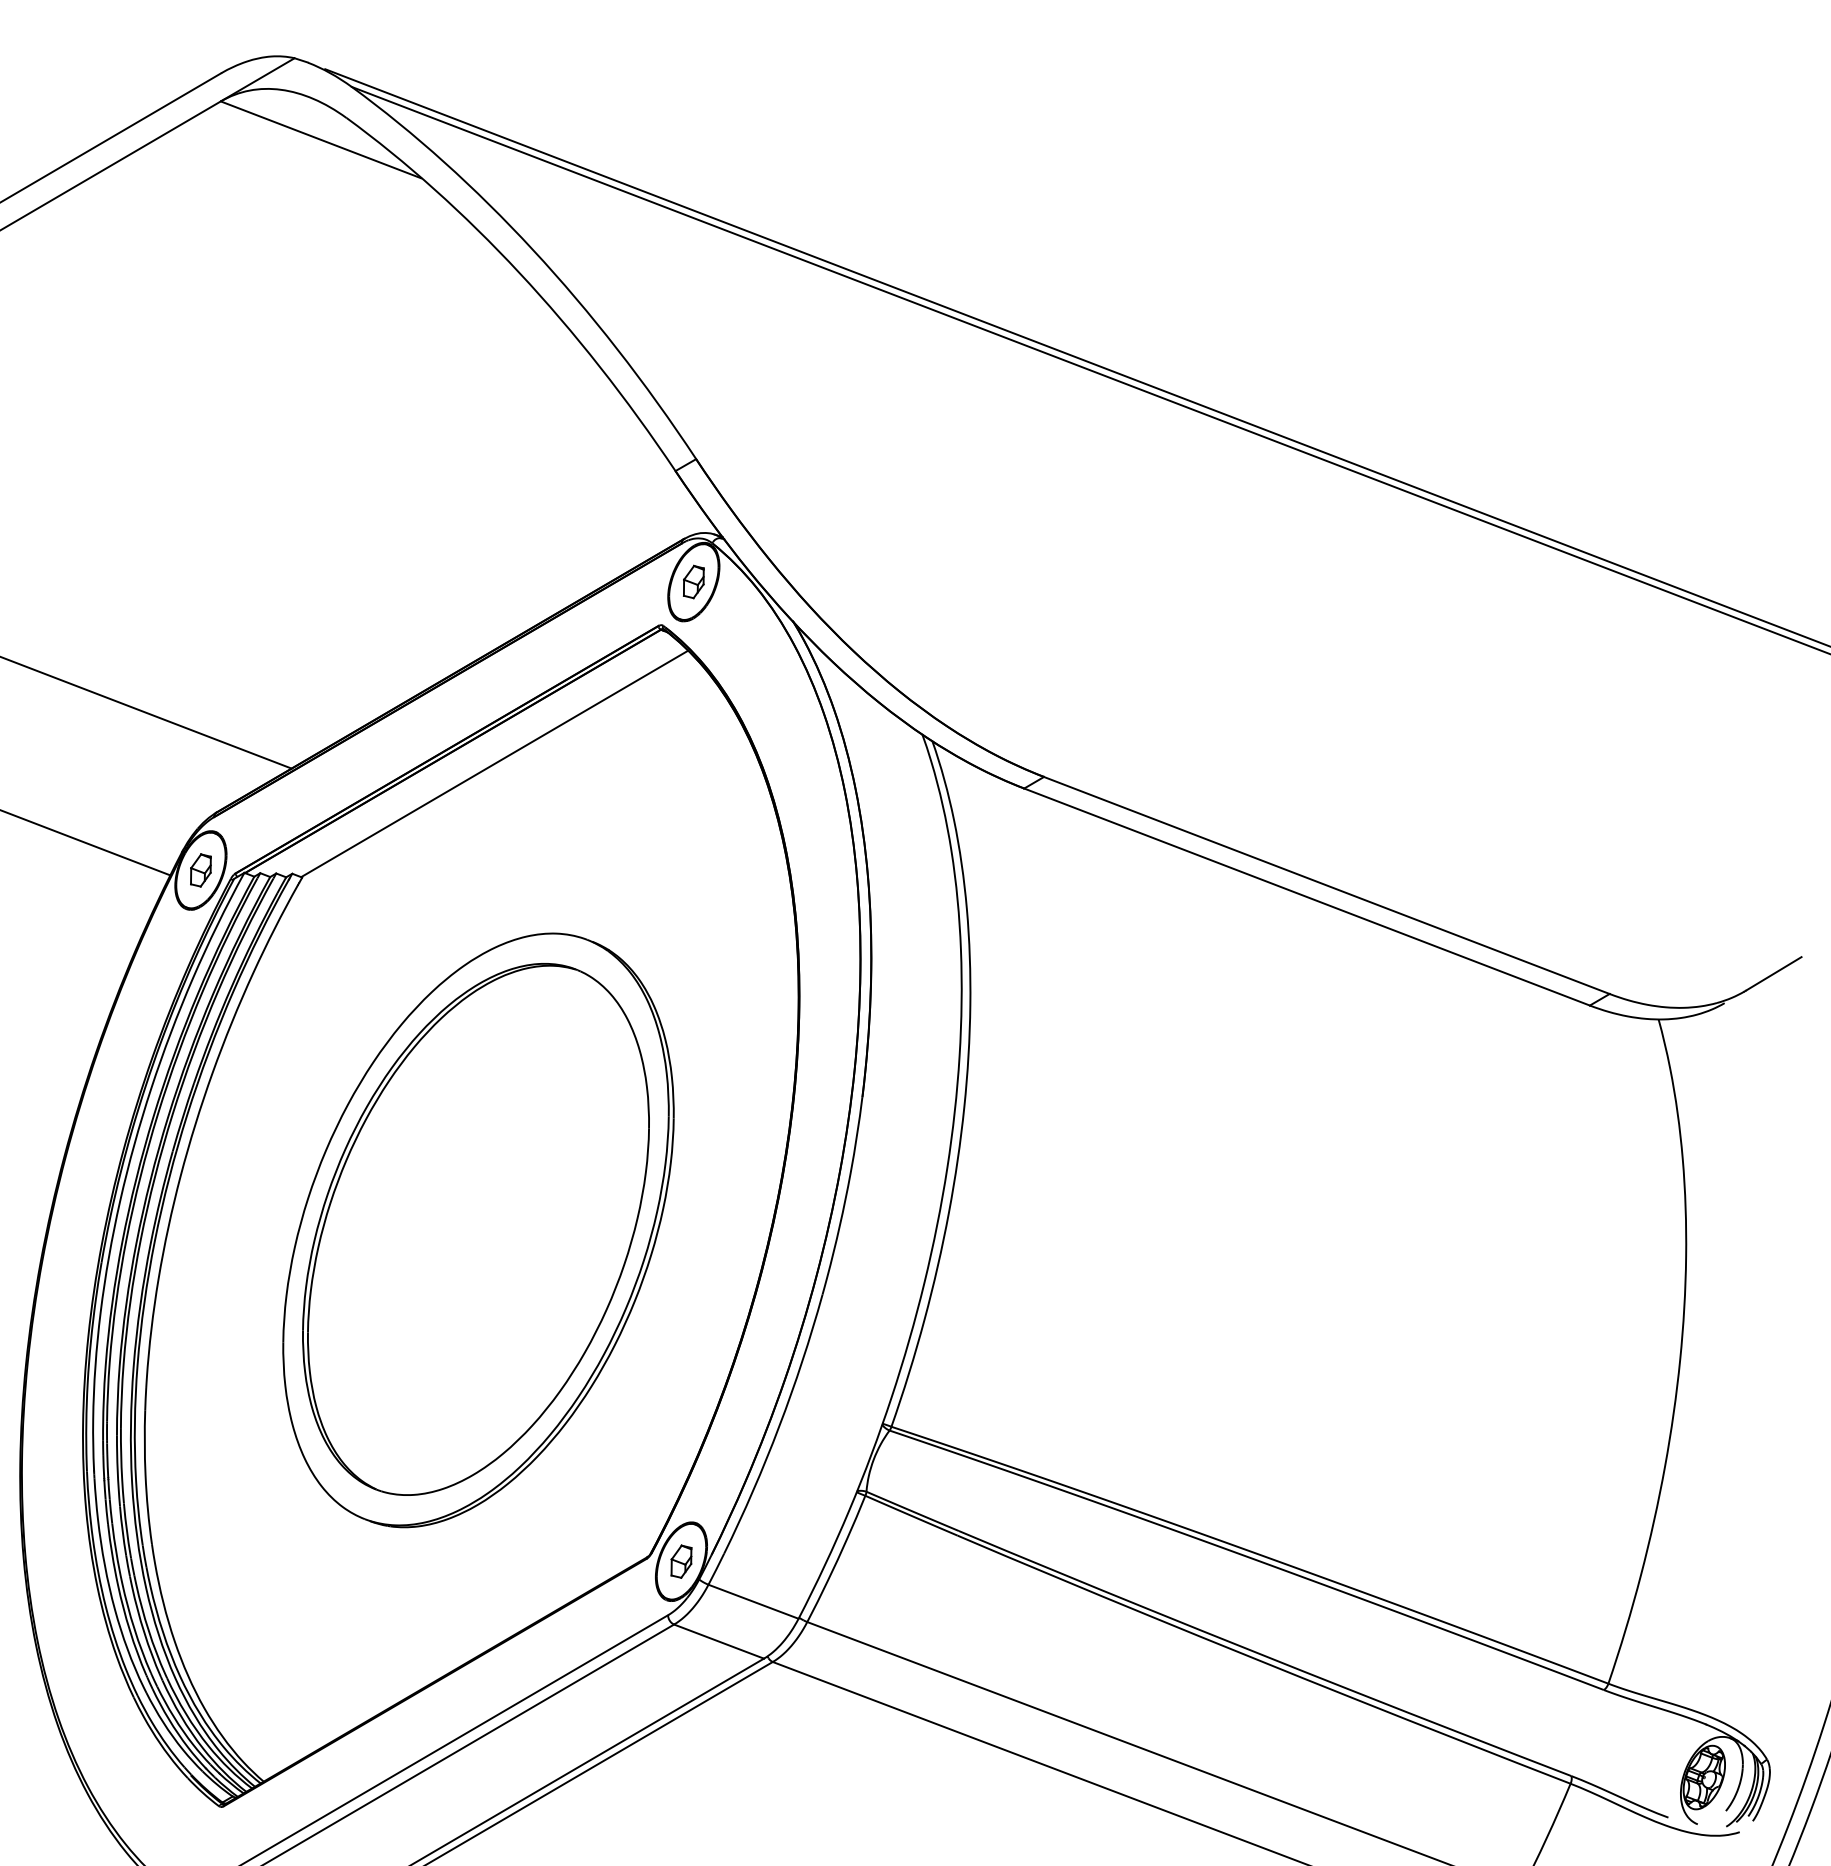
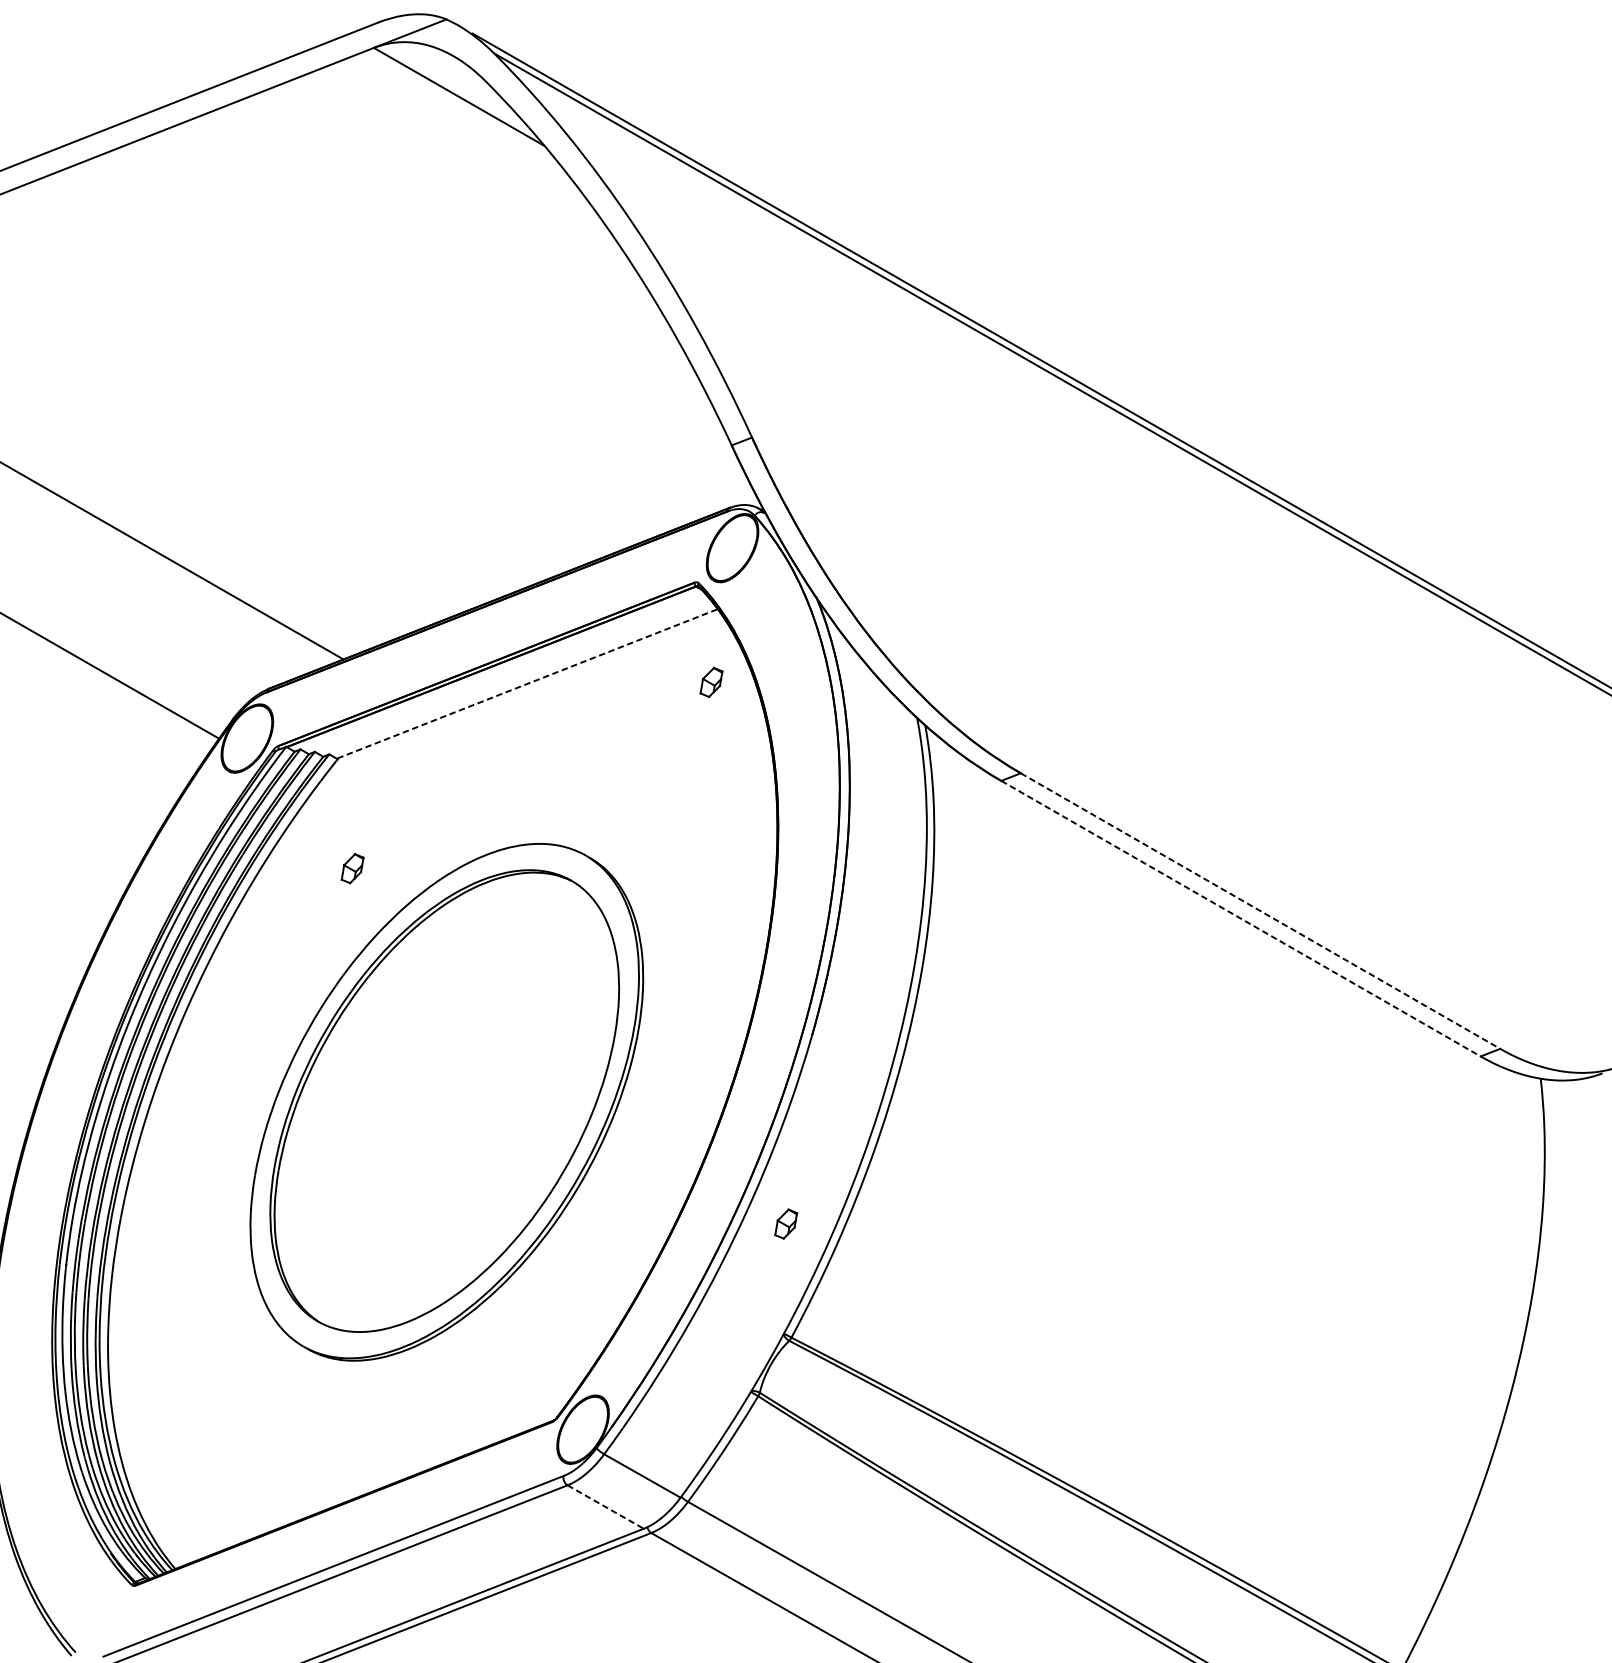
part: (693, 581) -> (711, 681), moved
line: (494, 763) -> (527, 683), solid -> dashed
part: (200, 870) -> (352, 868), moved
line: (1326, 885) -> (1260, 911), solid -> dashed
line: (1307, 897) -> (1241, 919), solid -> dashed
part: (681, 1561) -> (786, 1223), moved
line: (719, 1641) -> (606, 1507), solid -> dashed

